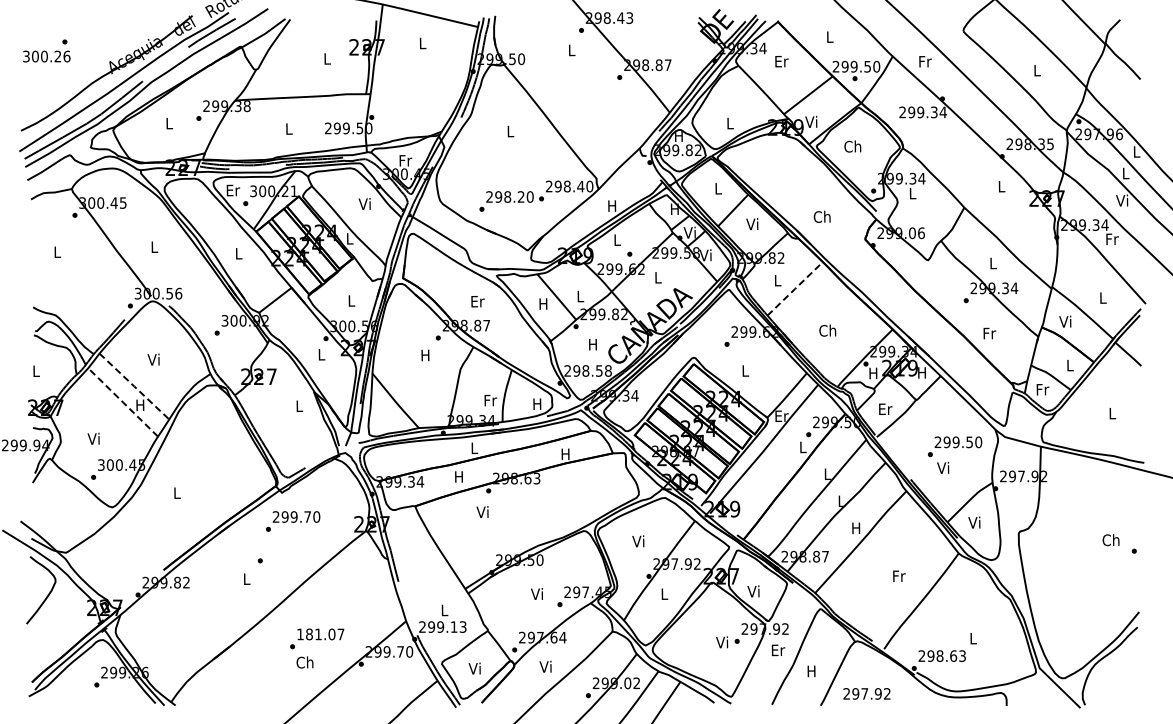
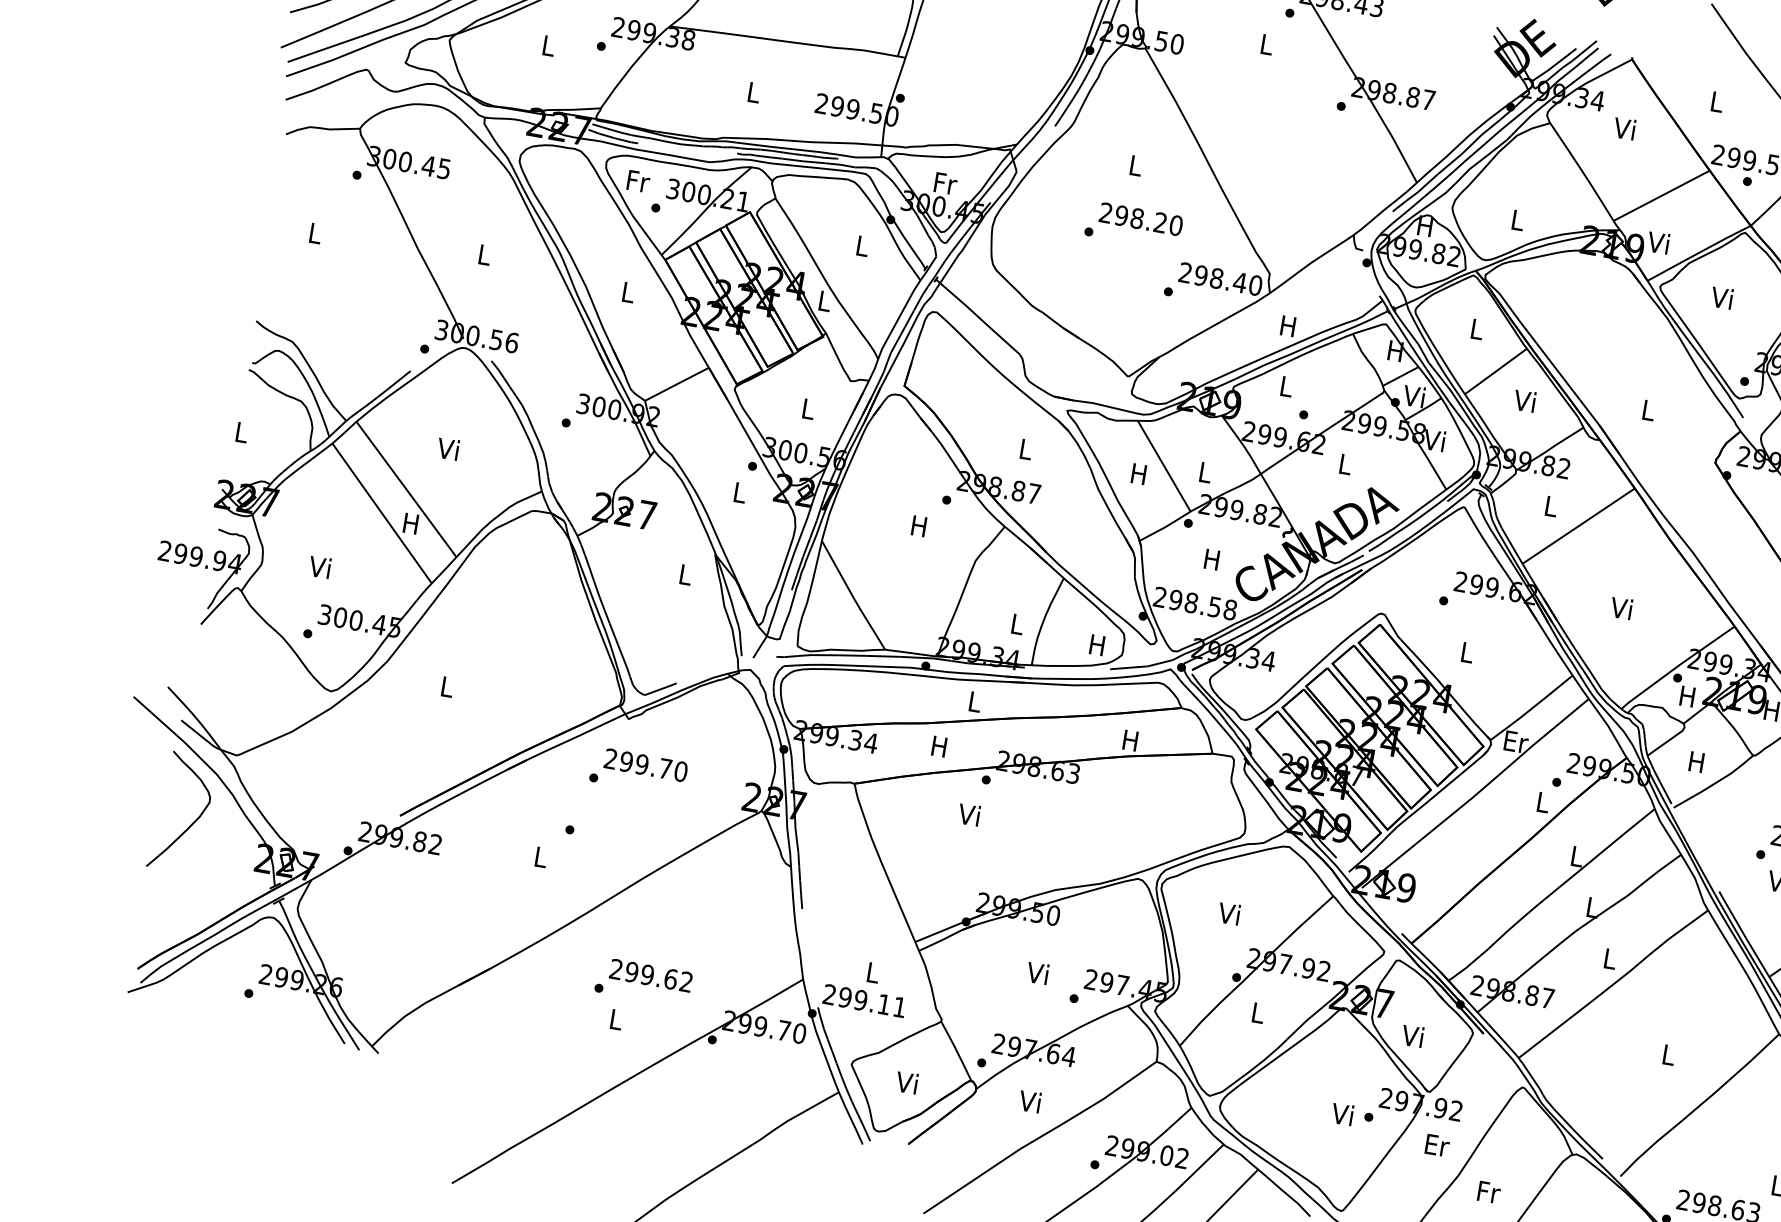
text: (781, 61) -> (1625, 129), Er -> Vi
text: (852, 146) -> (1721, 297), Ch -> Vi
text: (233, 190) -> (638, 181), Er -> Fr
text: (506, 201) -> (1133, 226), moved
text: (364, 203) -> (861, 244), Vi -> L
text: (821, 216) -> (1646, 409), Ch -> L
line: (795, 288) -> (1579, 525), dashed -> solid
text: (477, 301) -> (1025, 449), Er -> L
text: (827, 330) -> (1621, 608), Ch -> Vi
line: (134, 386) -> (406, 489), dashed -> solid
text: (490, 400) -> (1017, 624), Fr -> L
line: (123, 402) -> (382, 513), dashed -> solid
text: (885, 408) -> (1697, 760), Er -> H
text: (856, 528) -> (1610, 959), H -> L
text: (899, 575) -> (1669, 1053), Fr -> L
text: (462, 626) -> (898, 1006), 299.13 -> 299.11
text: (320, 634) -> (650, 975), 181.07 -> 299.62
text: (304, 662) -> (614, 1019), Ch -> L
text: (812, 671) -> (1489, 1192), H -> Fr

